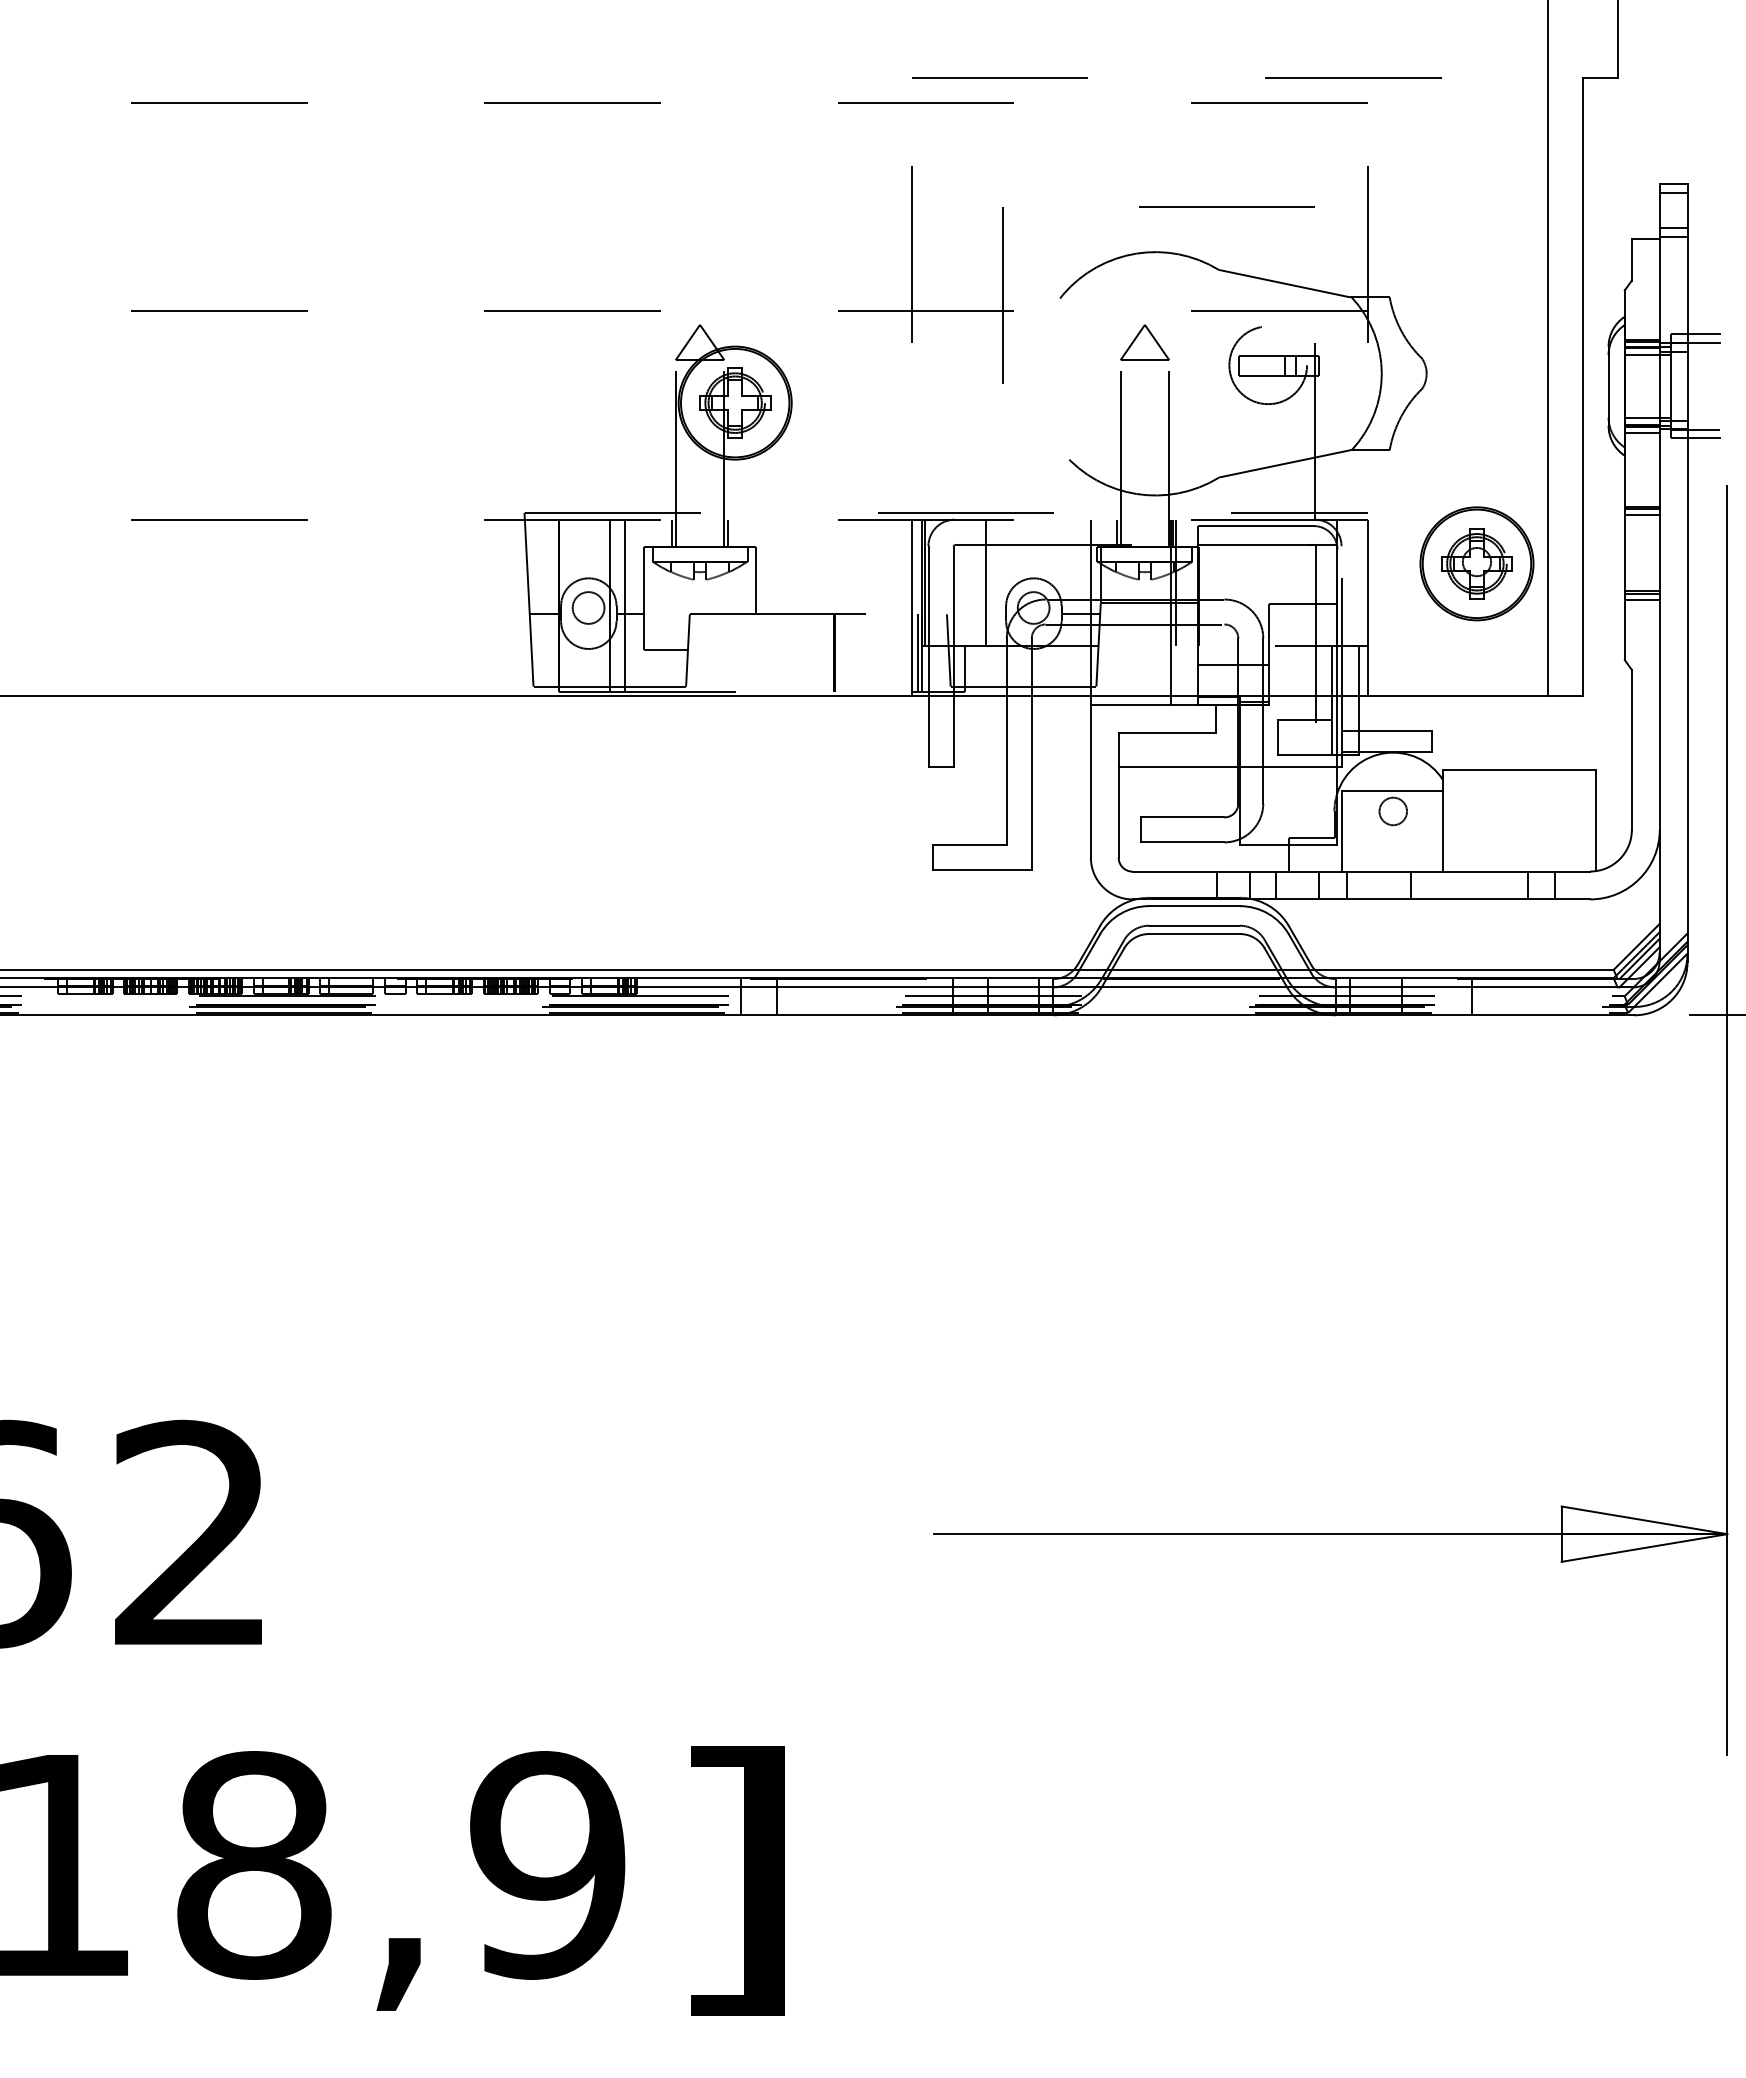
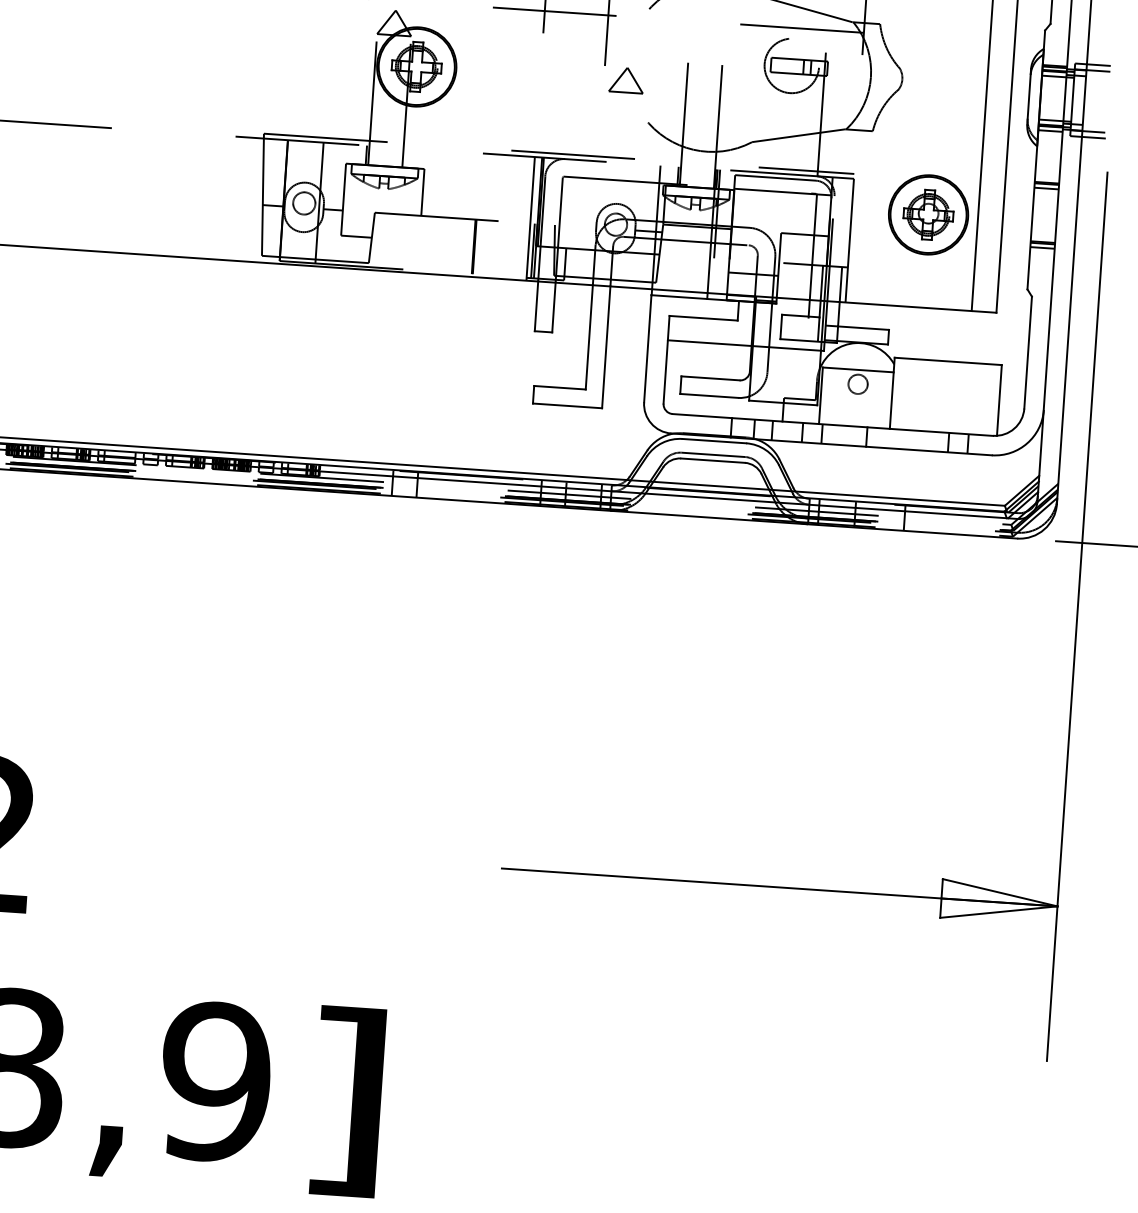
part: (1144, 342) -> (626, 80), moved
line: (727, 533) -> (405, 157), removed
line: (985, 582) -> (583, 204), removed
line: (624, 605) -> (329, 203), removed

